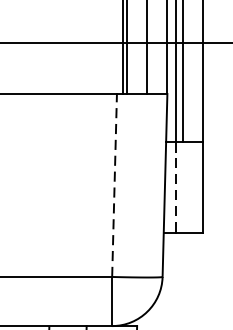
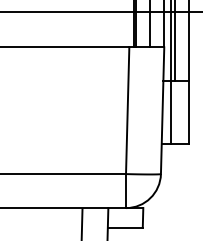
line: (114, 185) -> (127, 110), dashed -> solid
line: (176, 188) -> (170, 112), dashed -> solid

